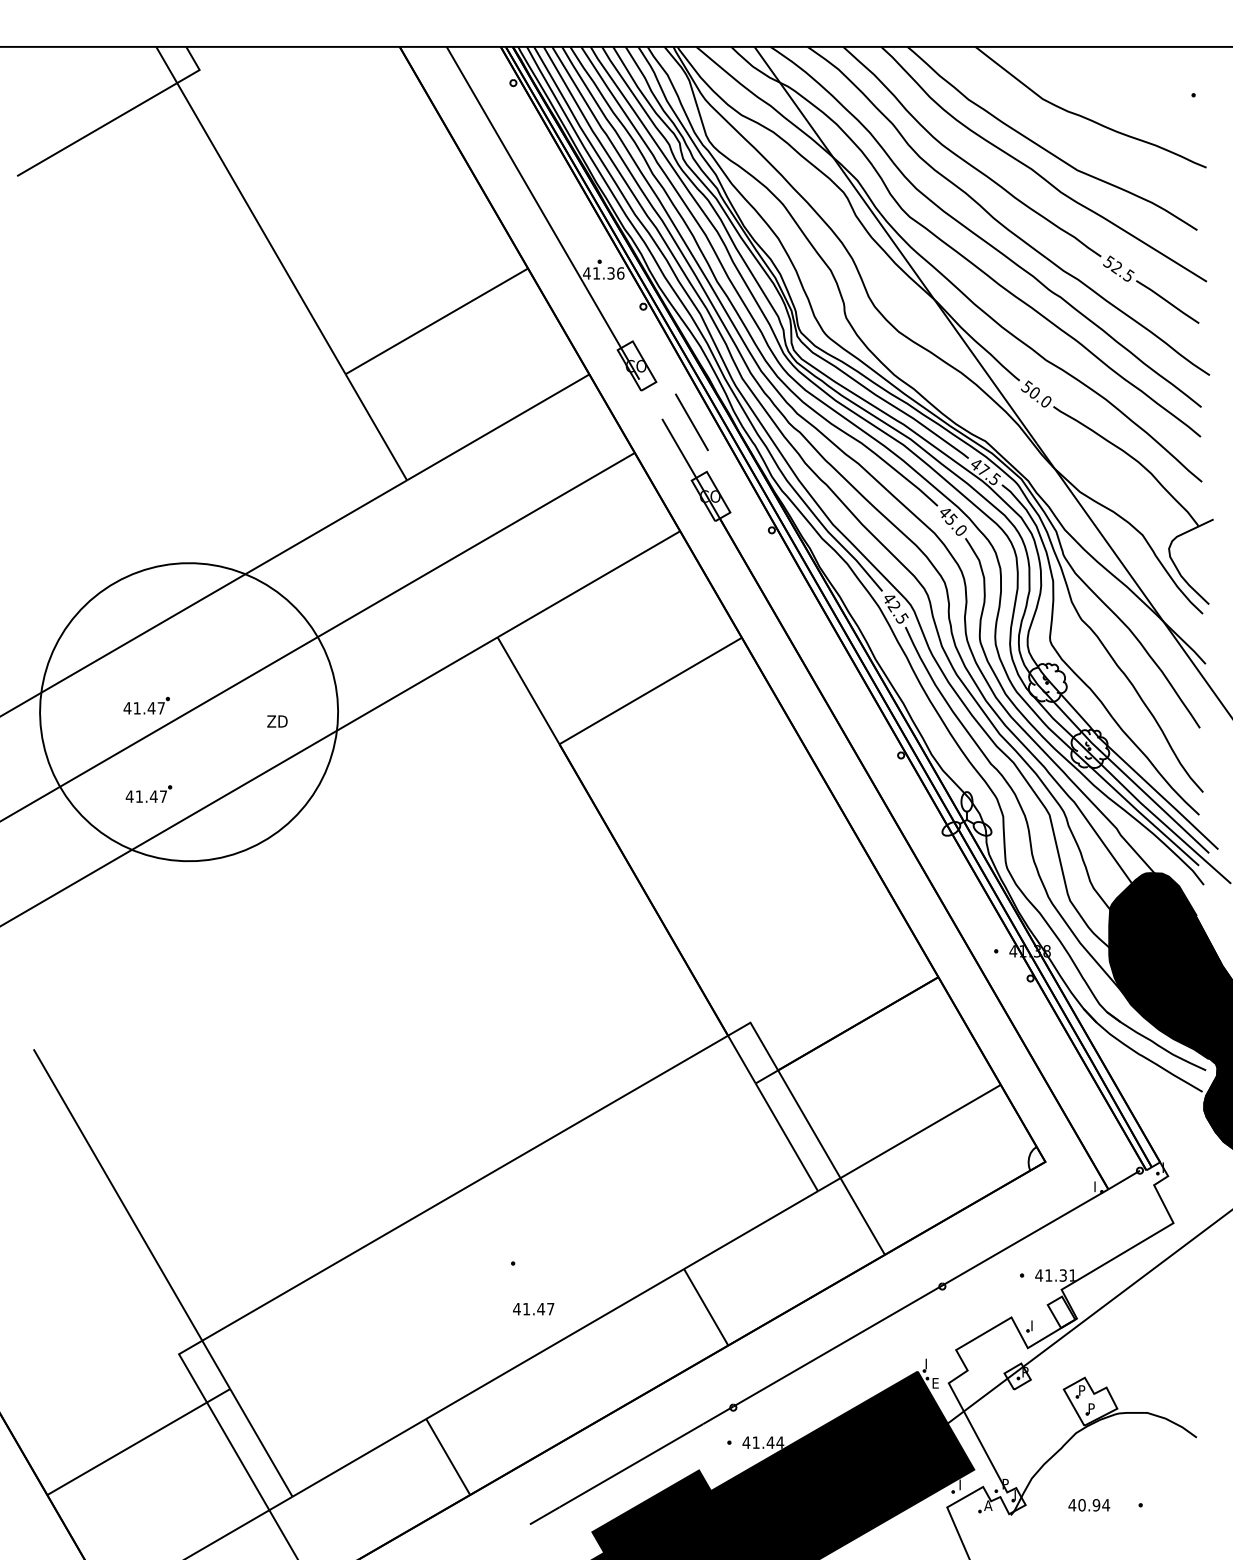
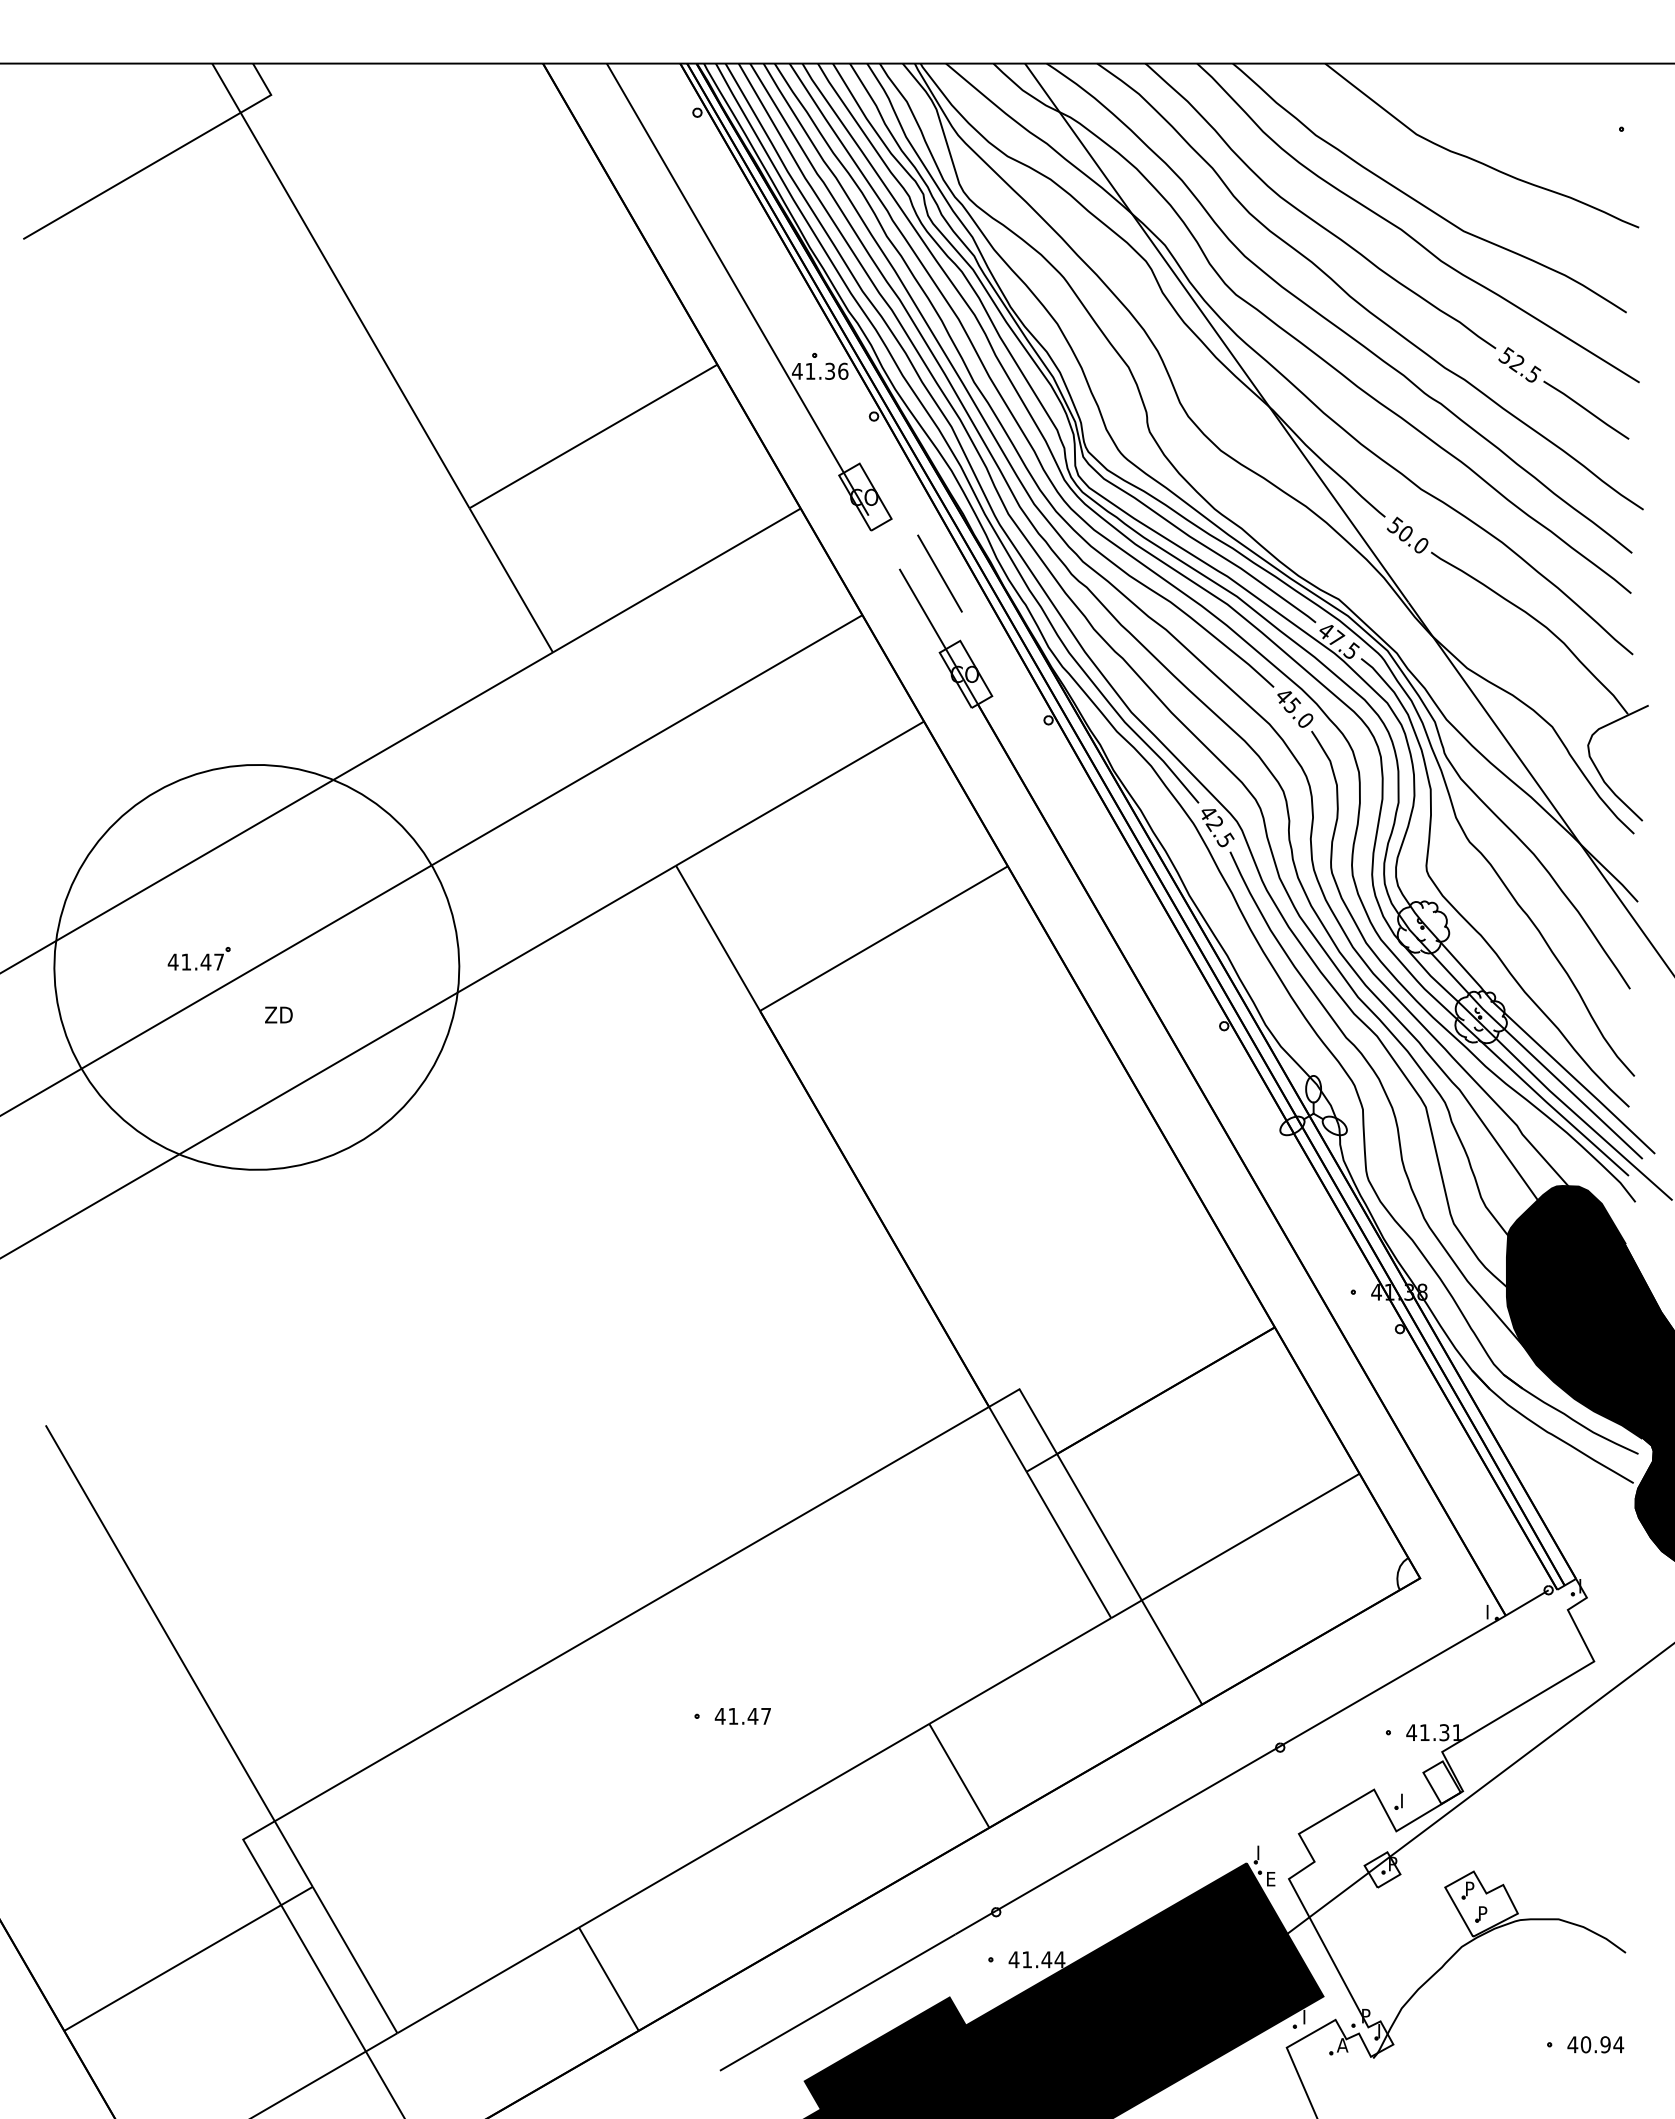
text: (277, 721) -> (278, 1014), moved
part: (148, 793) -> (201, 1078), removed
text: (533, 1309) -> (742, 1716), moved
text: (1089, 1505) -> (1595, 2044), moved

